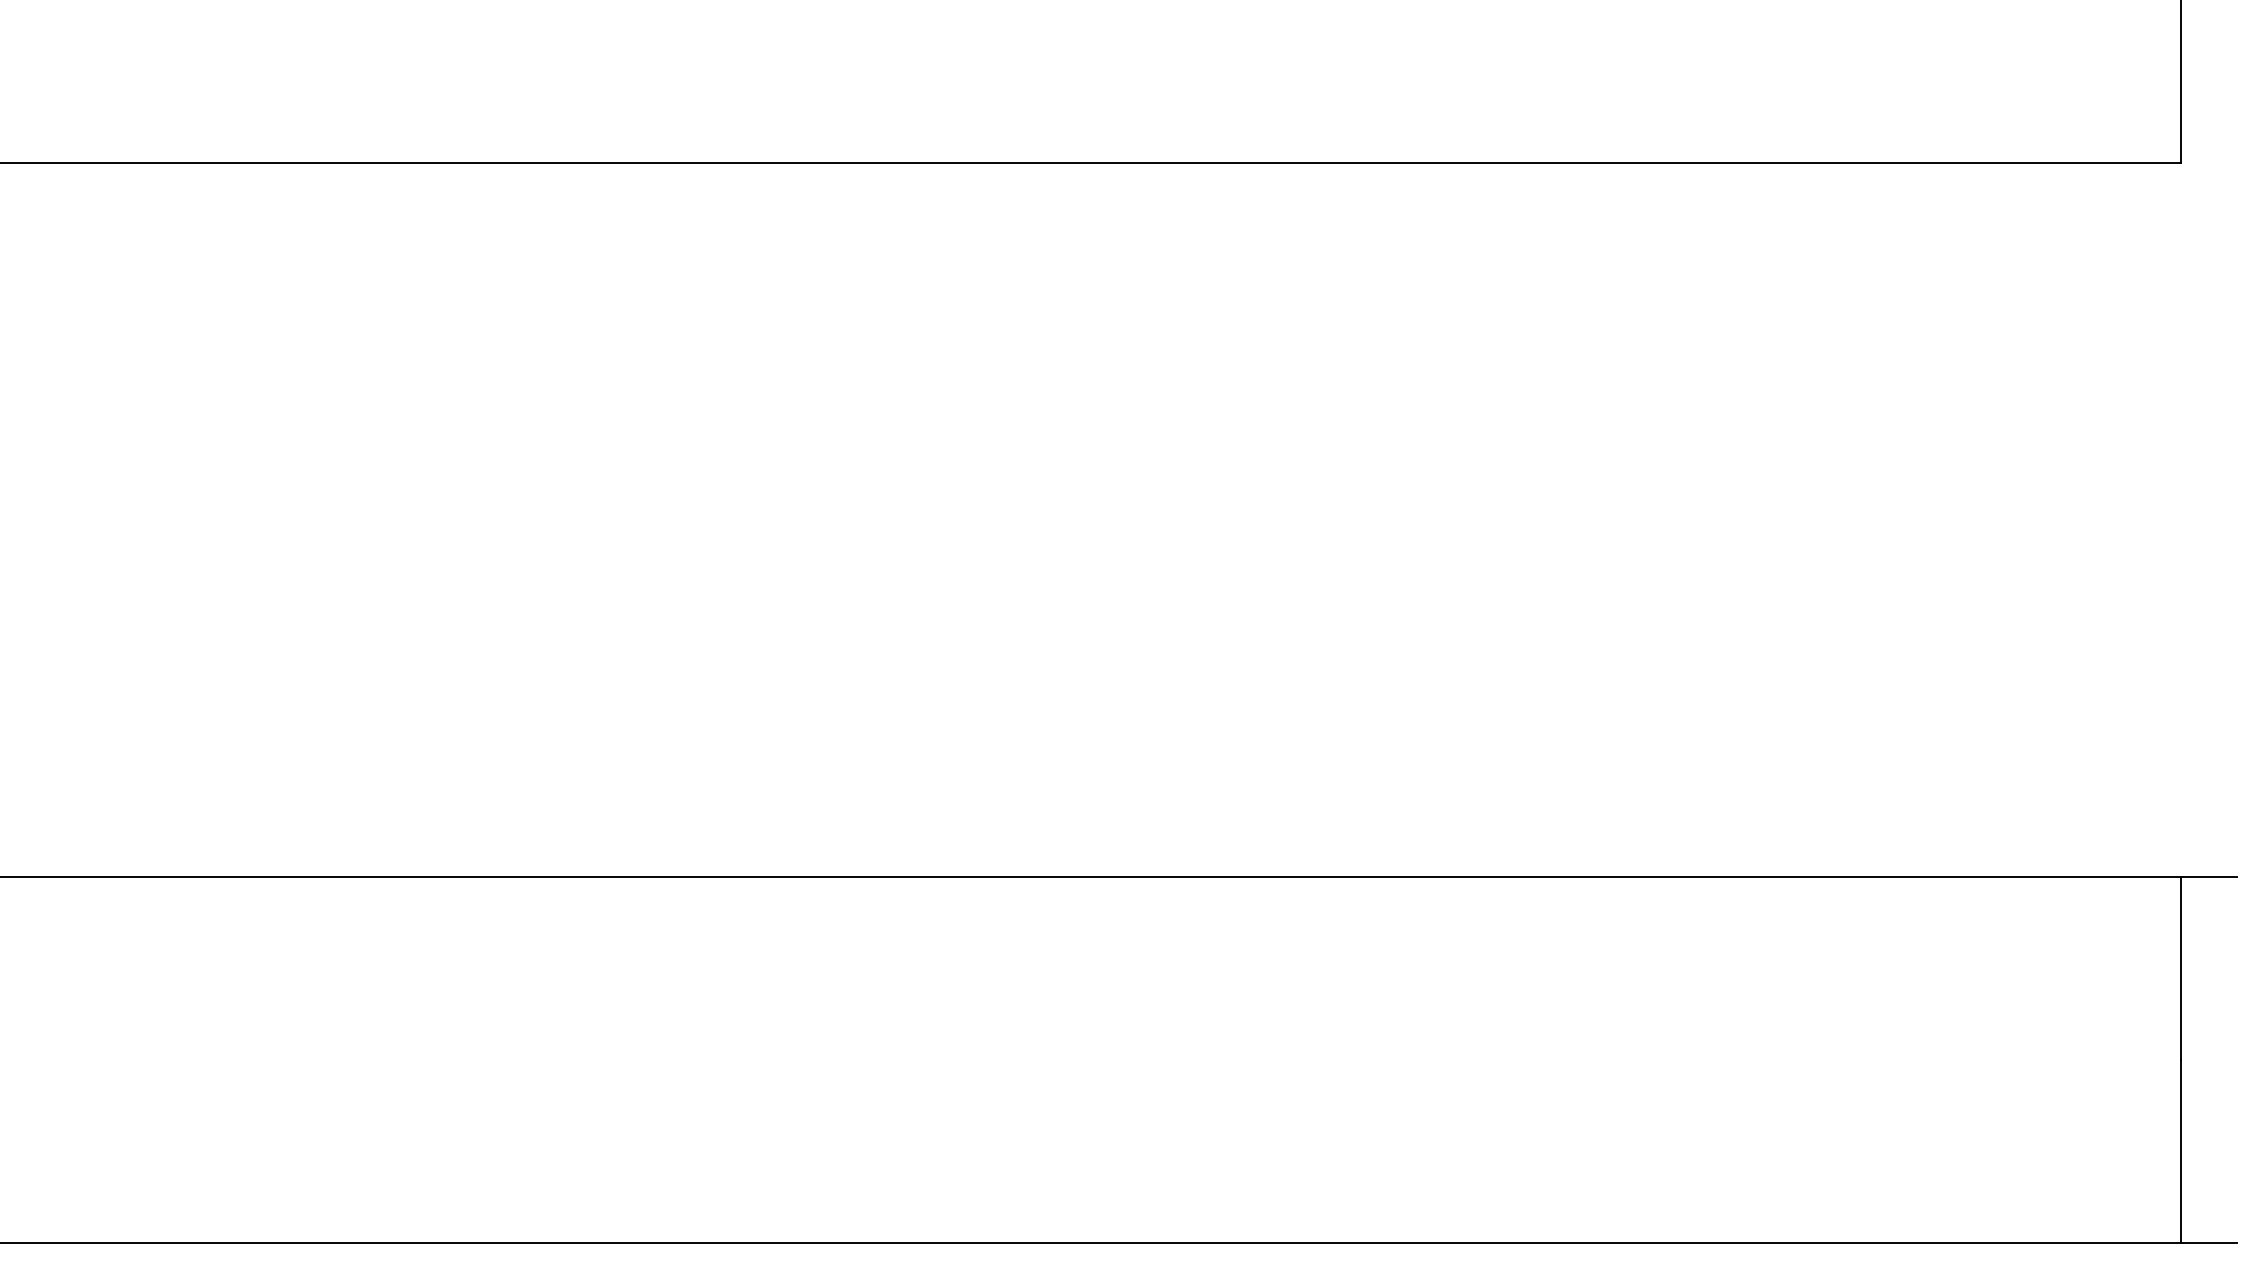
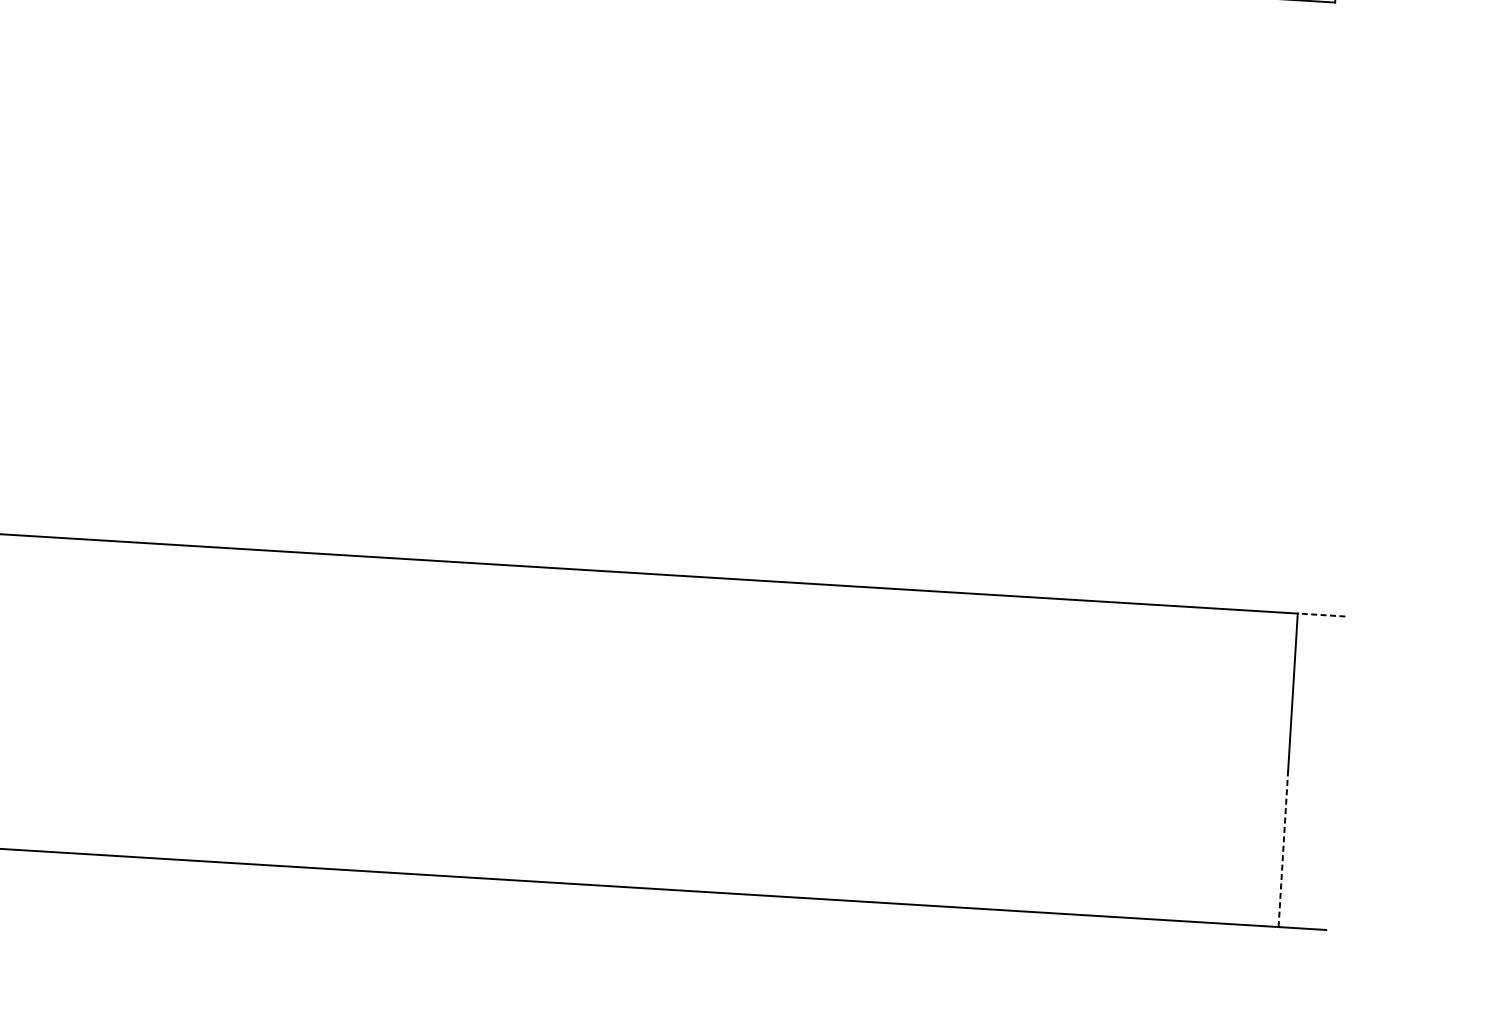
line: (2209, 876) -> (1321, 614), solid -> dashed
line: (2181, 1151) -> (1283, 848), solid -> dashed

